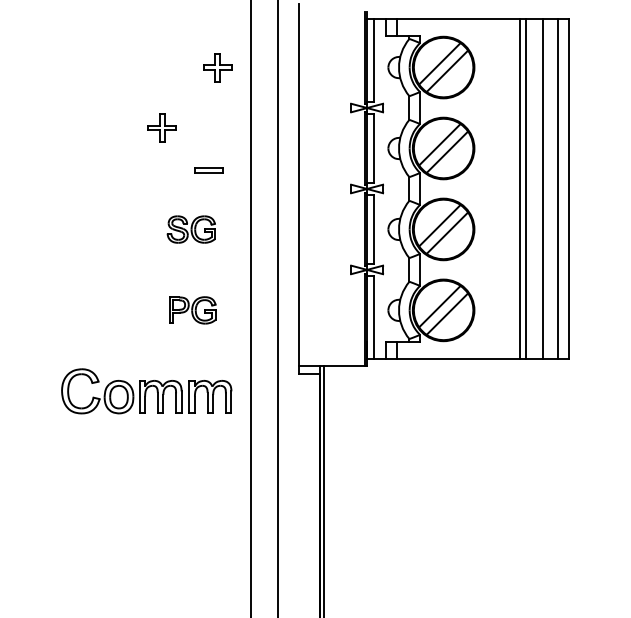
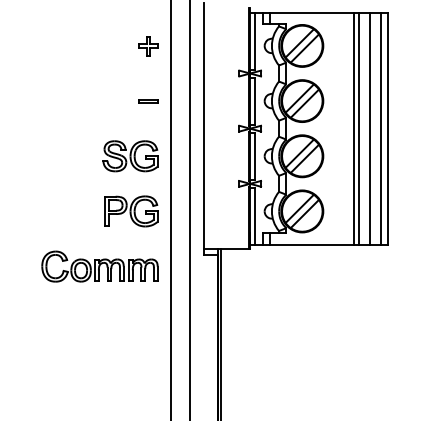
part: (162, 128) -> (110, 87), removed
line: (209, 169) -> (148, 100), moved
part: (191, 229) -> (130, 156), size x1.67
part: (192, 310) -> (131, 211), size x1.67

